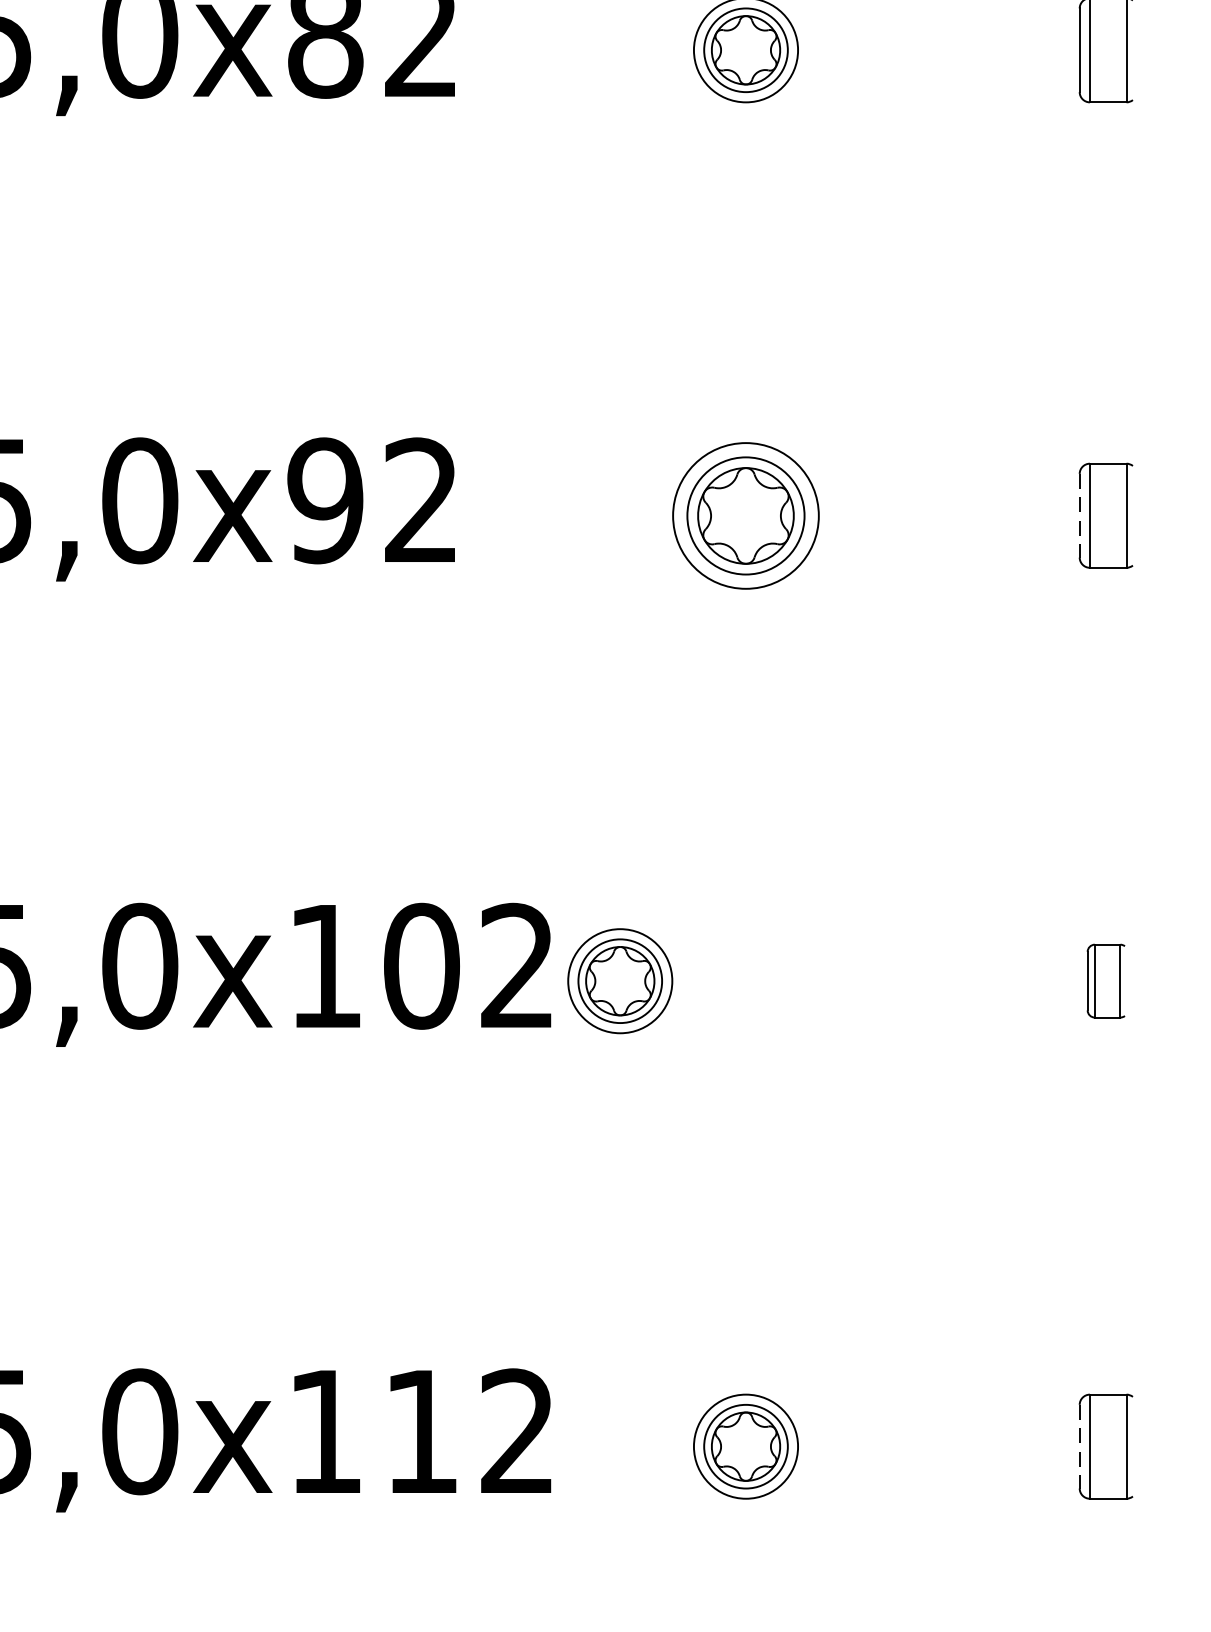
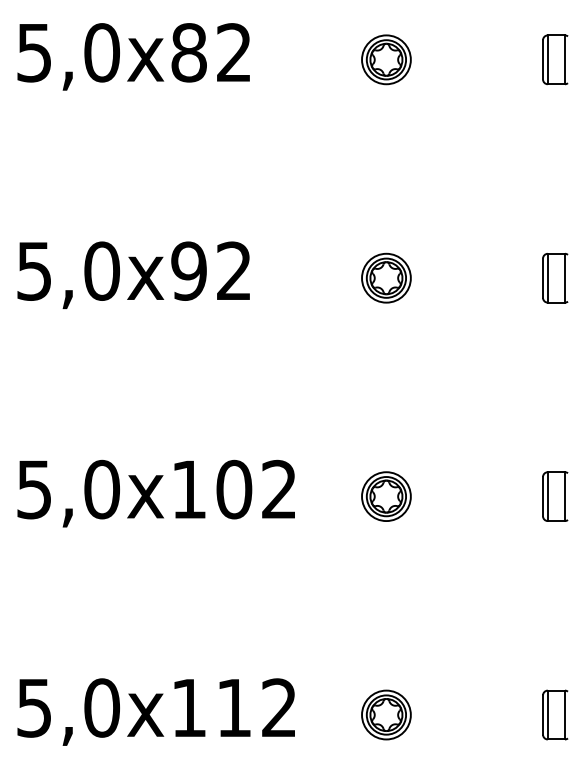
part: (746, 514) -> (386, 277), size x0.71
line: (1080, 516) -> (543, 278), dashed -> solid
part: (620, 980) -> (386, 496), moved
part: (1106, 980) -> (555, 496), size x1.43
line: (1080, 1447) -> (543, 715), dashed -> solid

